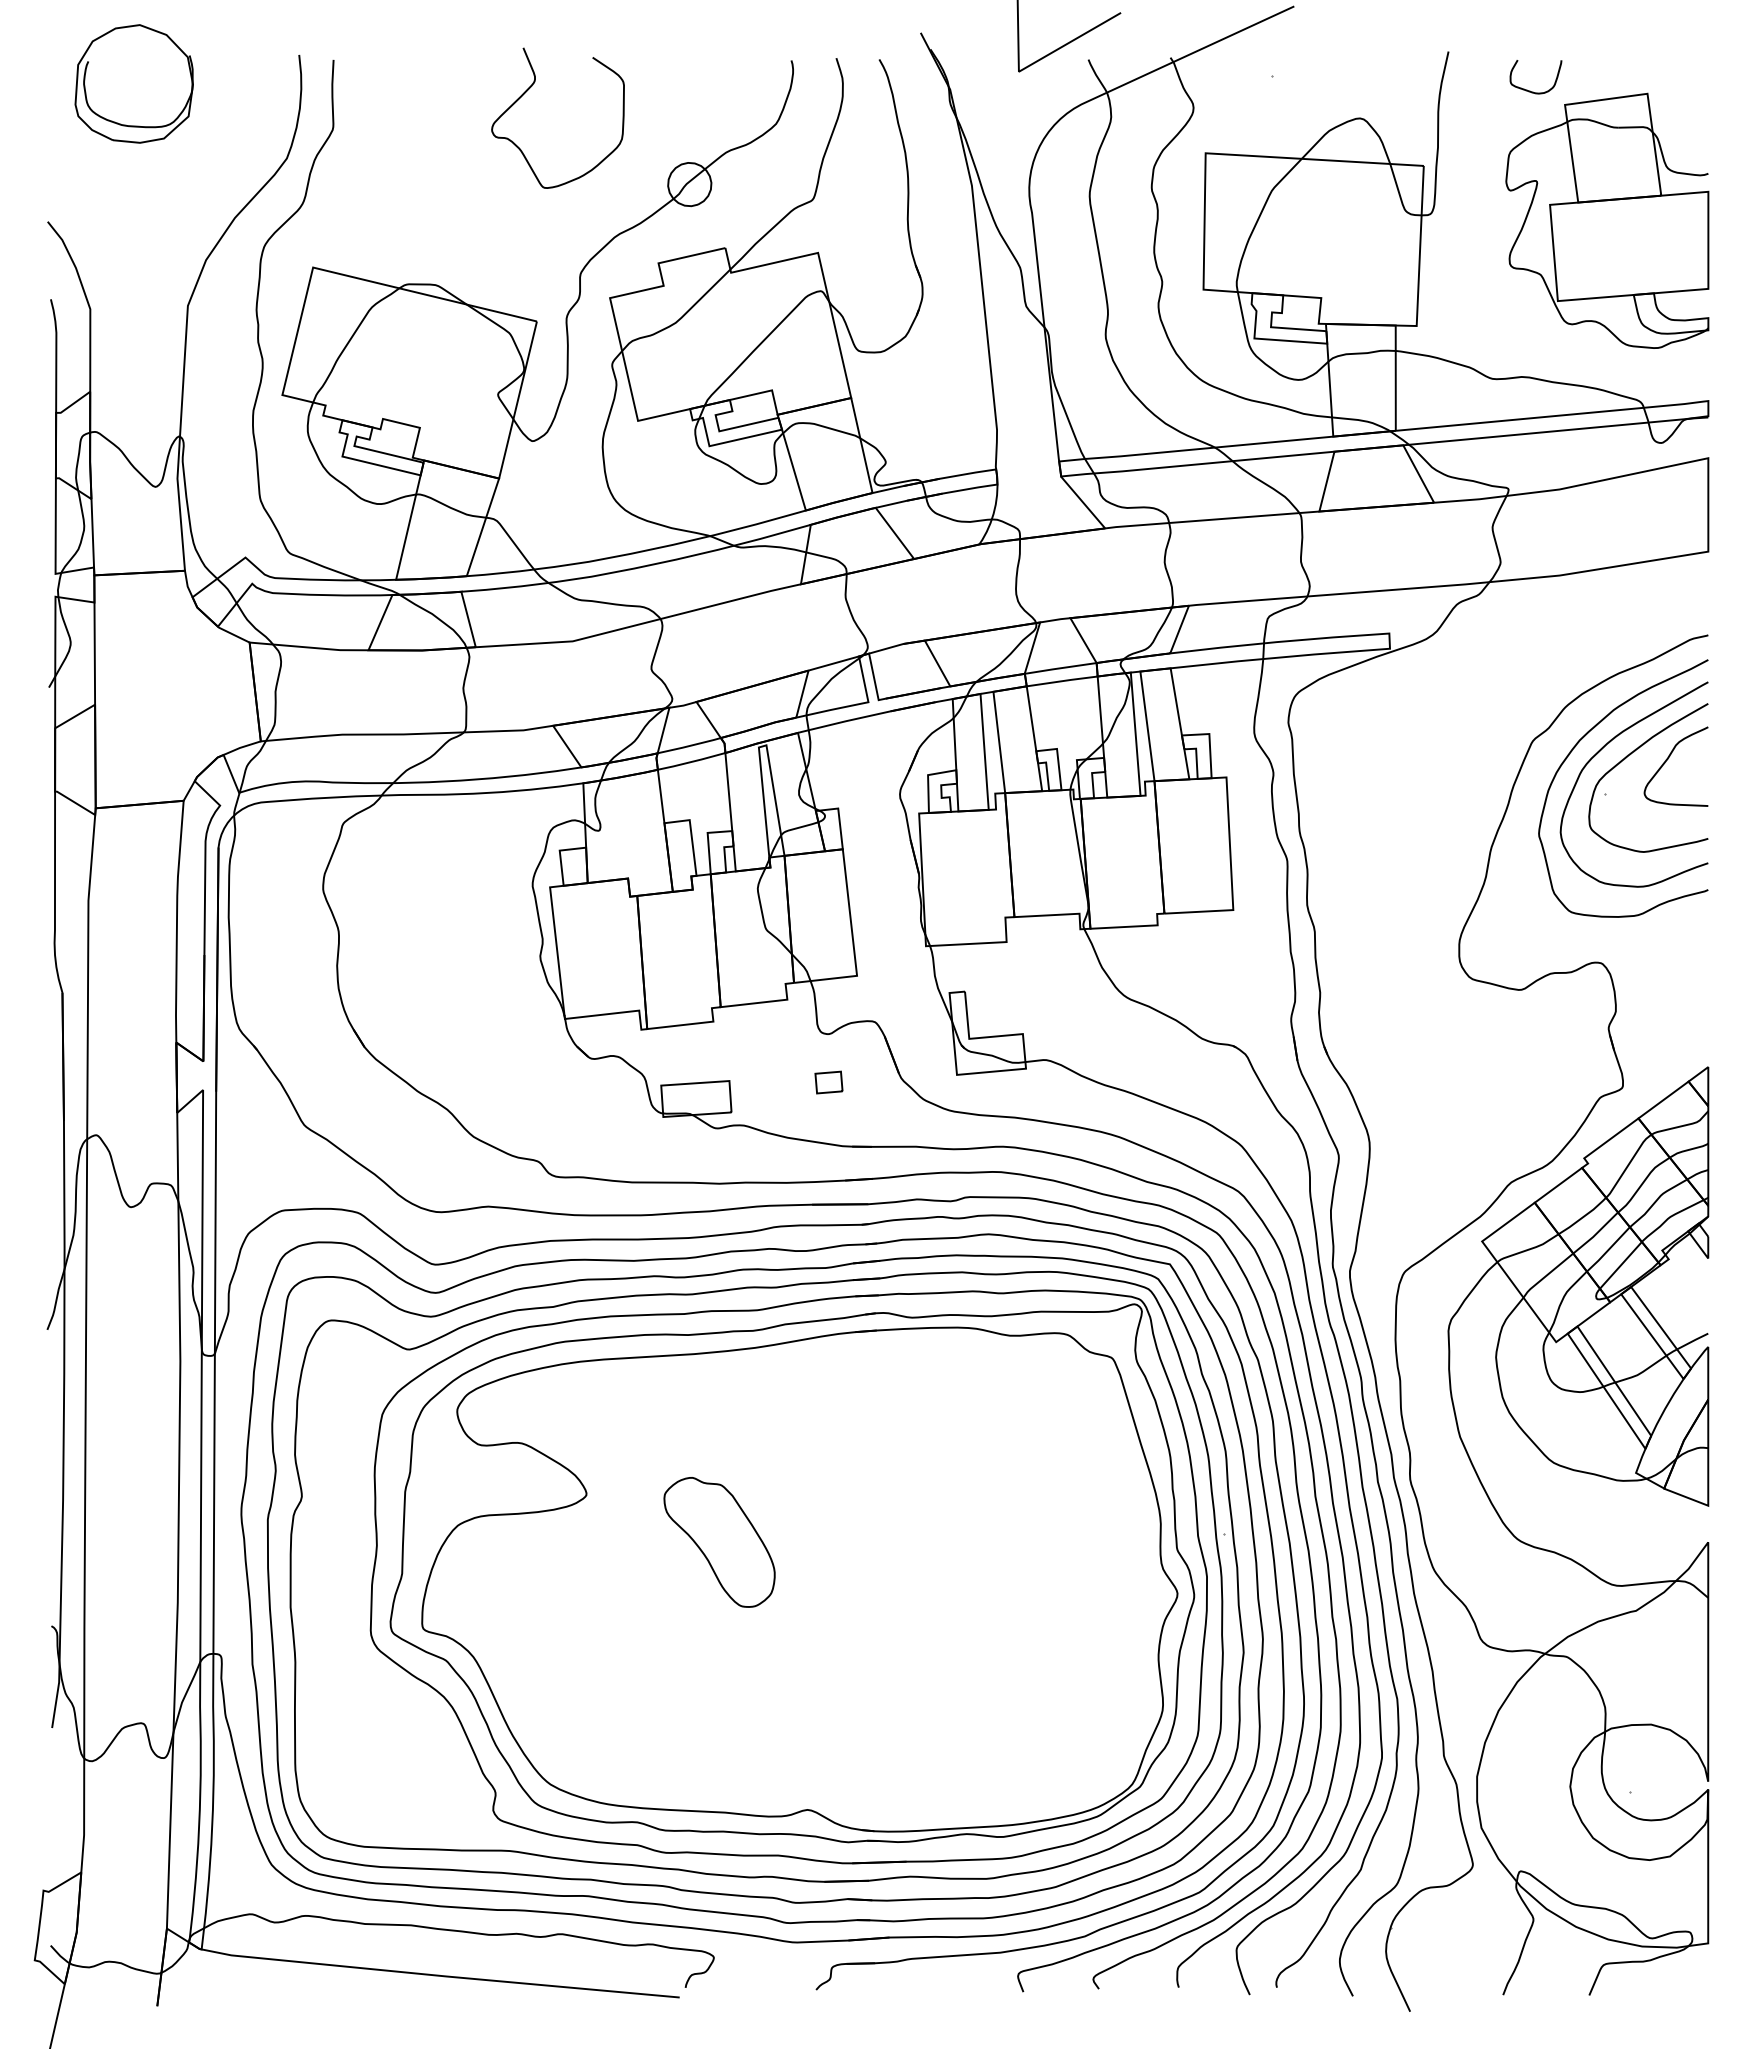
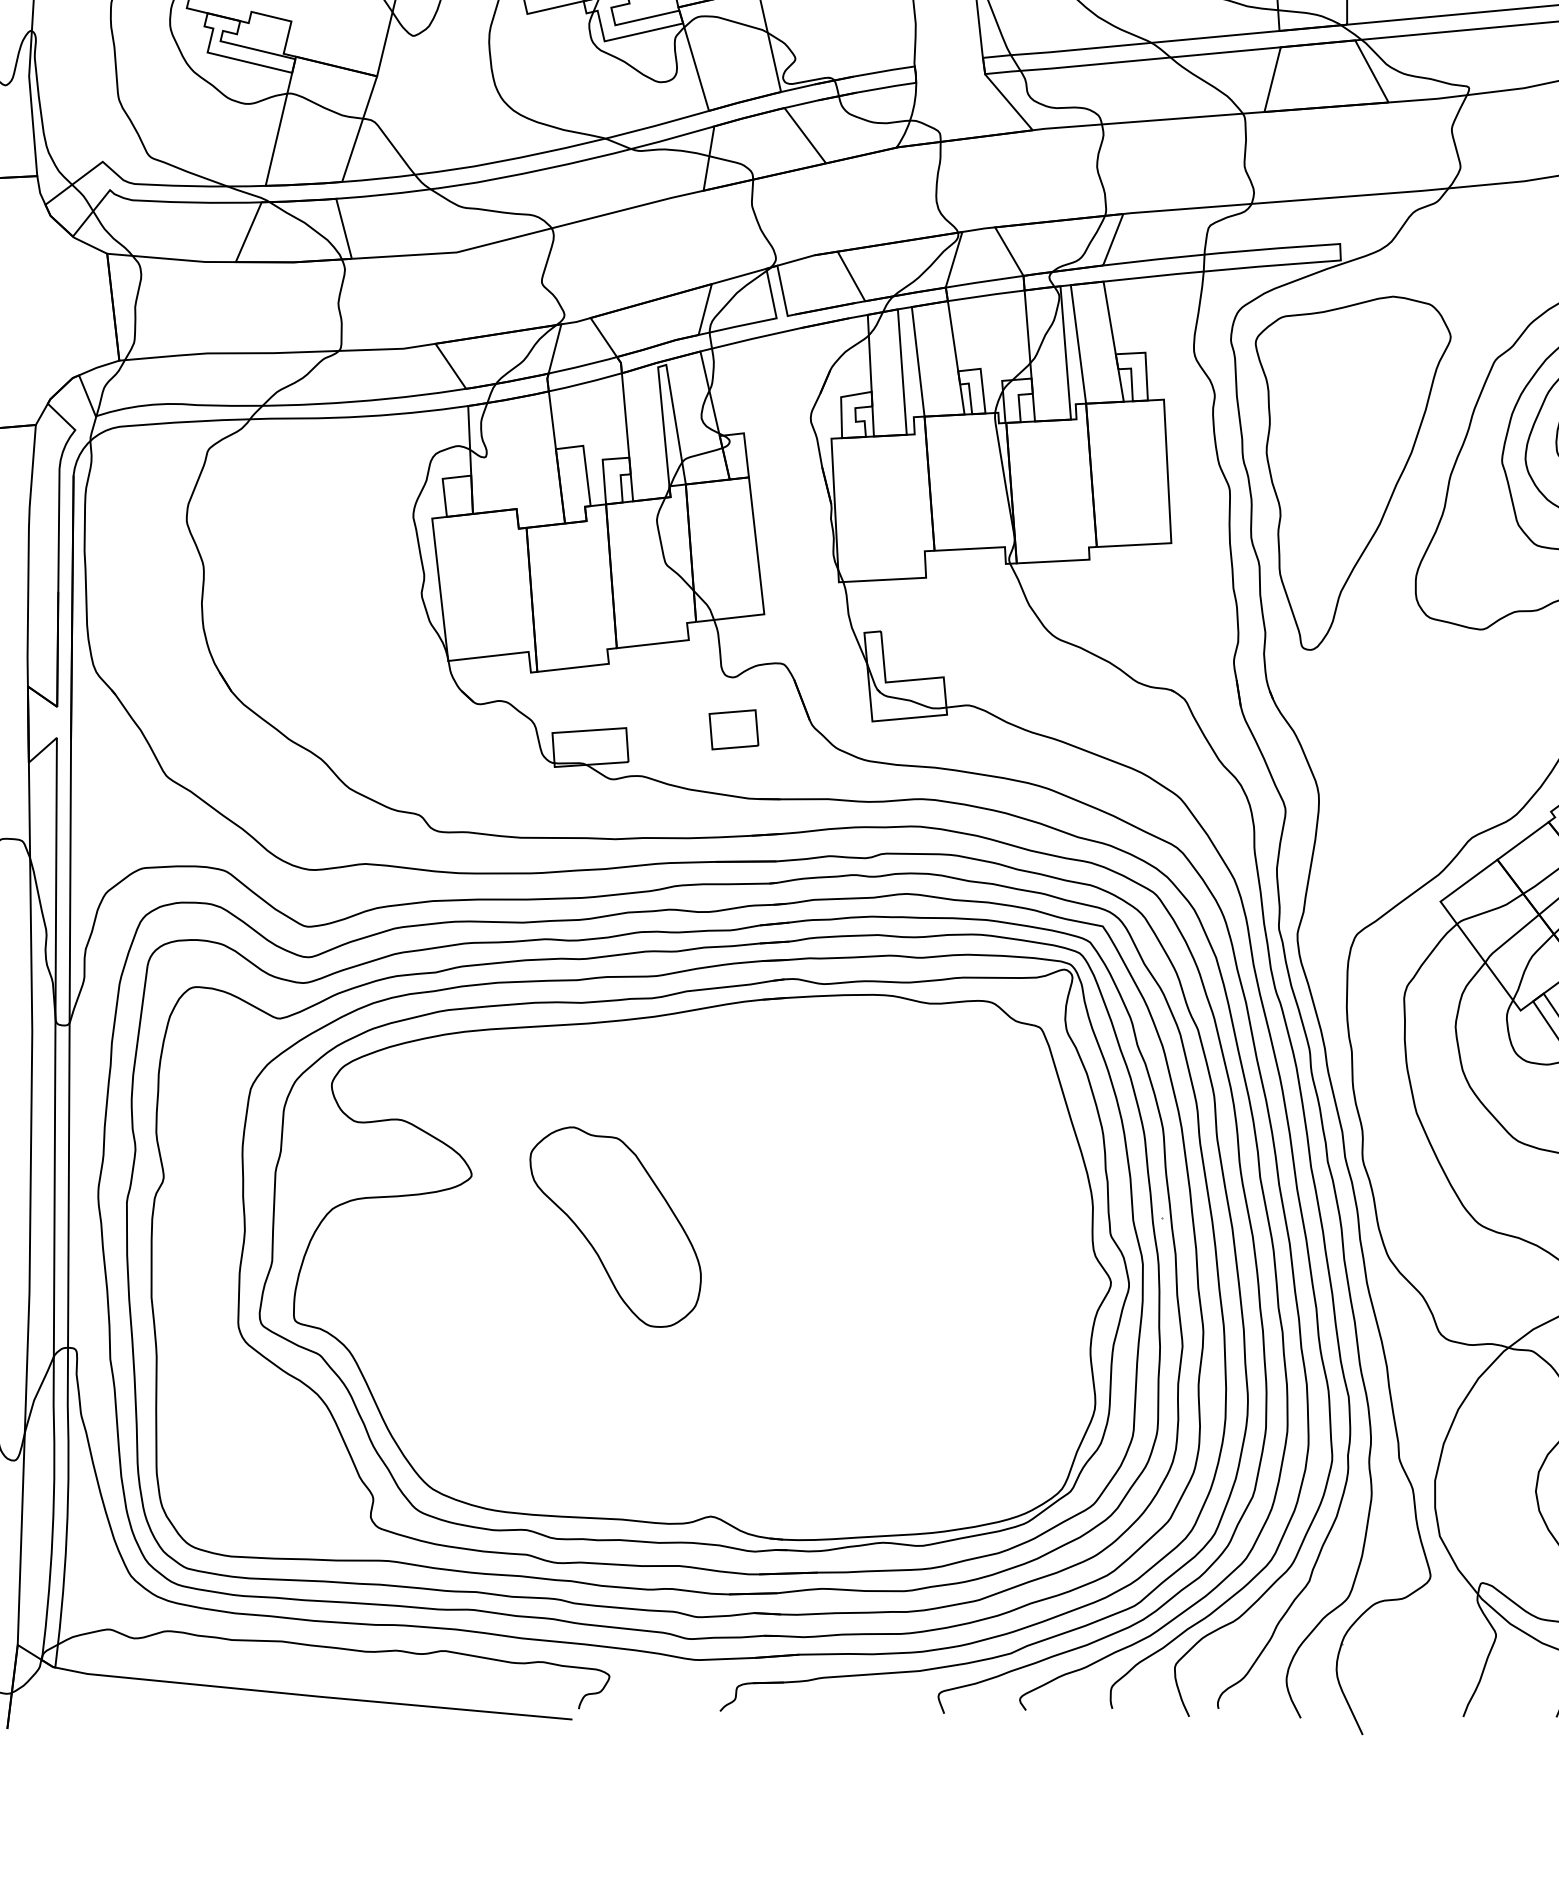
part: (1401, 845) -> (1353, 473), added
part: (828, 1082) -> (733, 729), size x1.67
part: (719, 1542) -> (615, 1227), size x1.43

